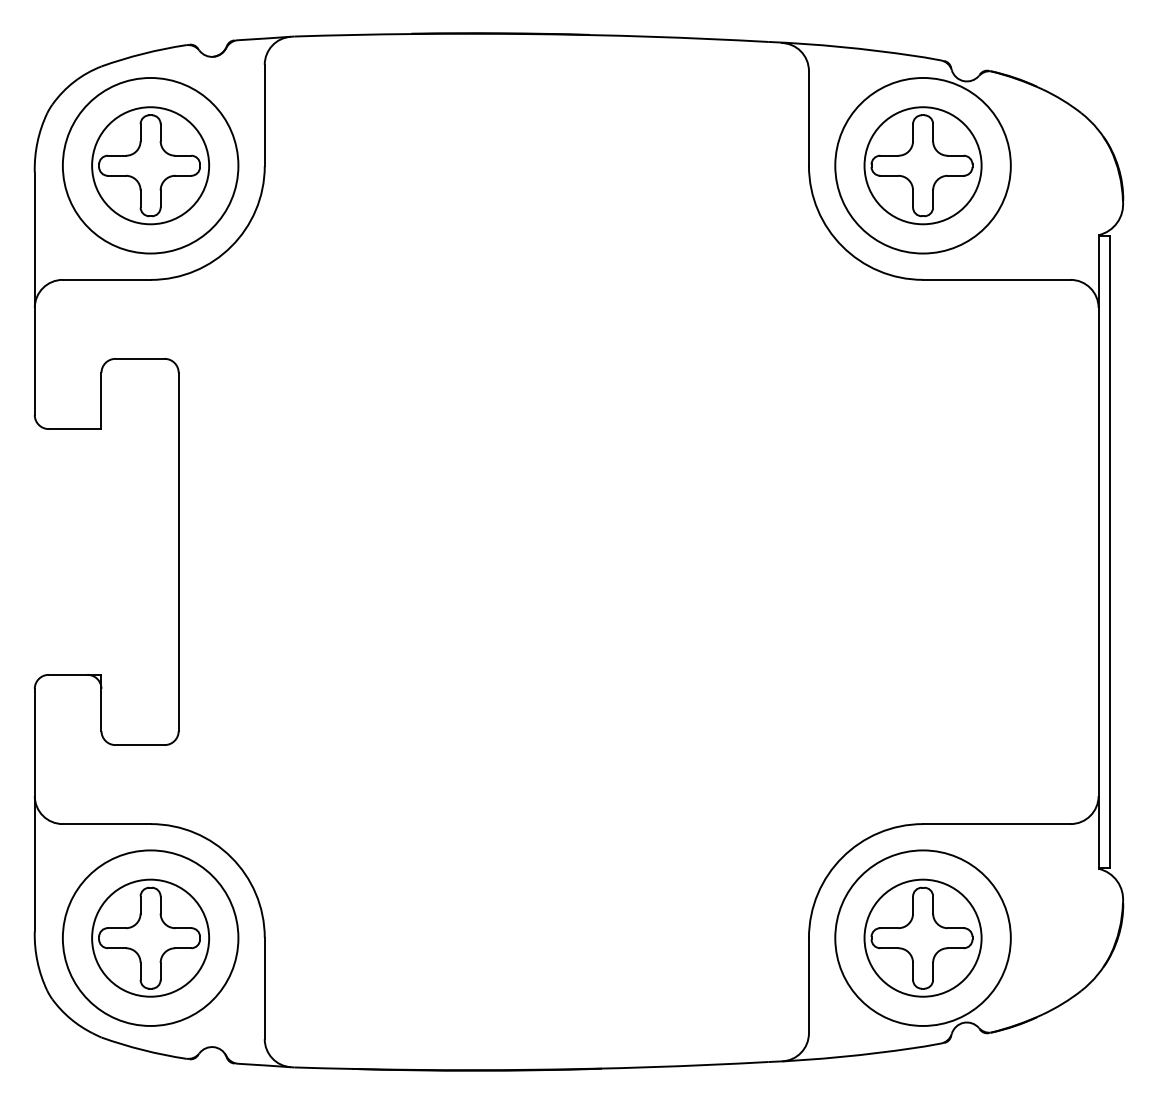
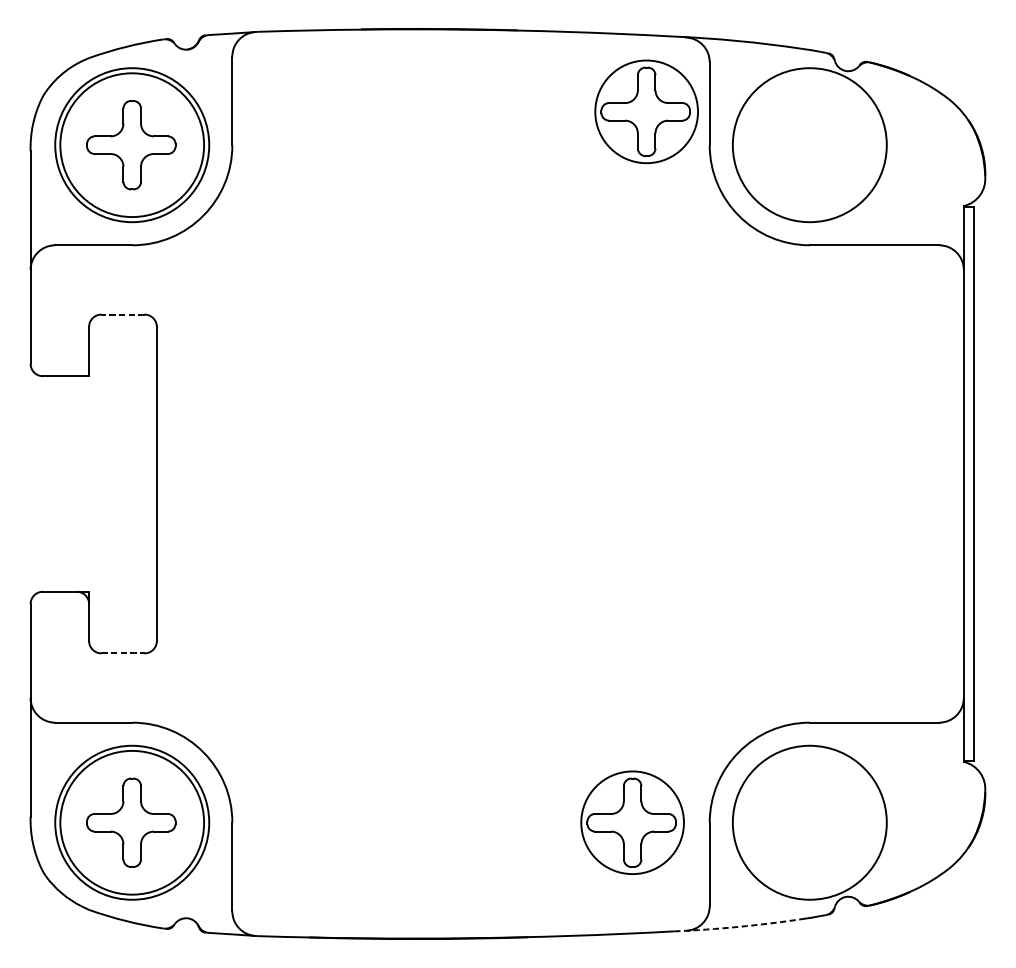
circle: (150, 165) -> (132, 144), size x1.4
part: (922, 165) -> (646, 111), moved
line: (140, 358) -> (123, 314), solid -> dashed
line: (140, 745) -> (123, 653), solid -> dashed
circle: (150, 937) -> (132, 822), size x1.4
part: (922, 937) -> (632, 822), moved
arc: (841, 1056) -> (738, 926), solid -> dashed

